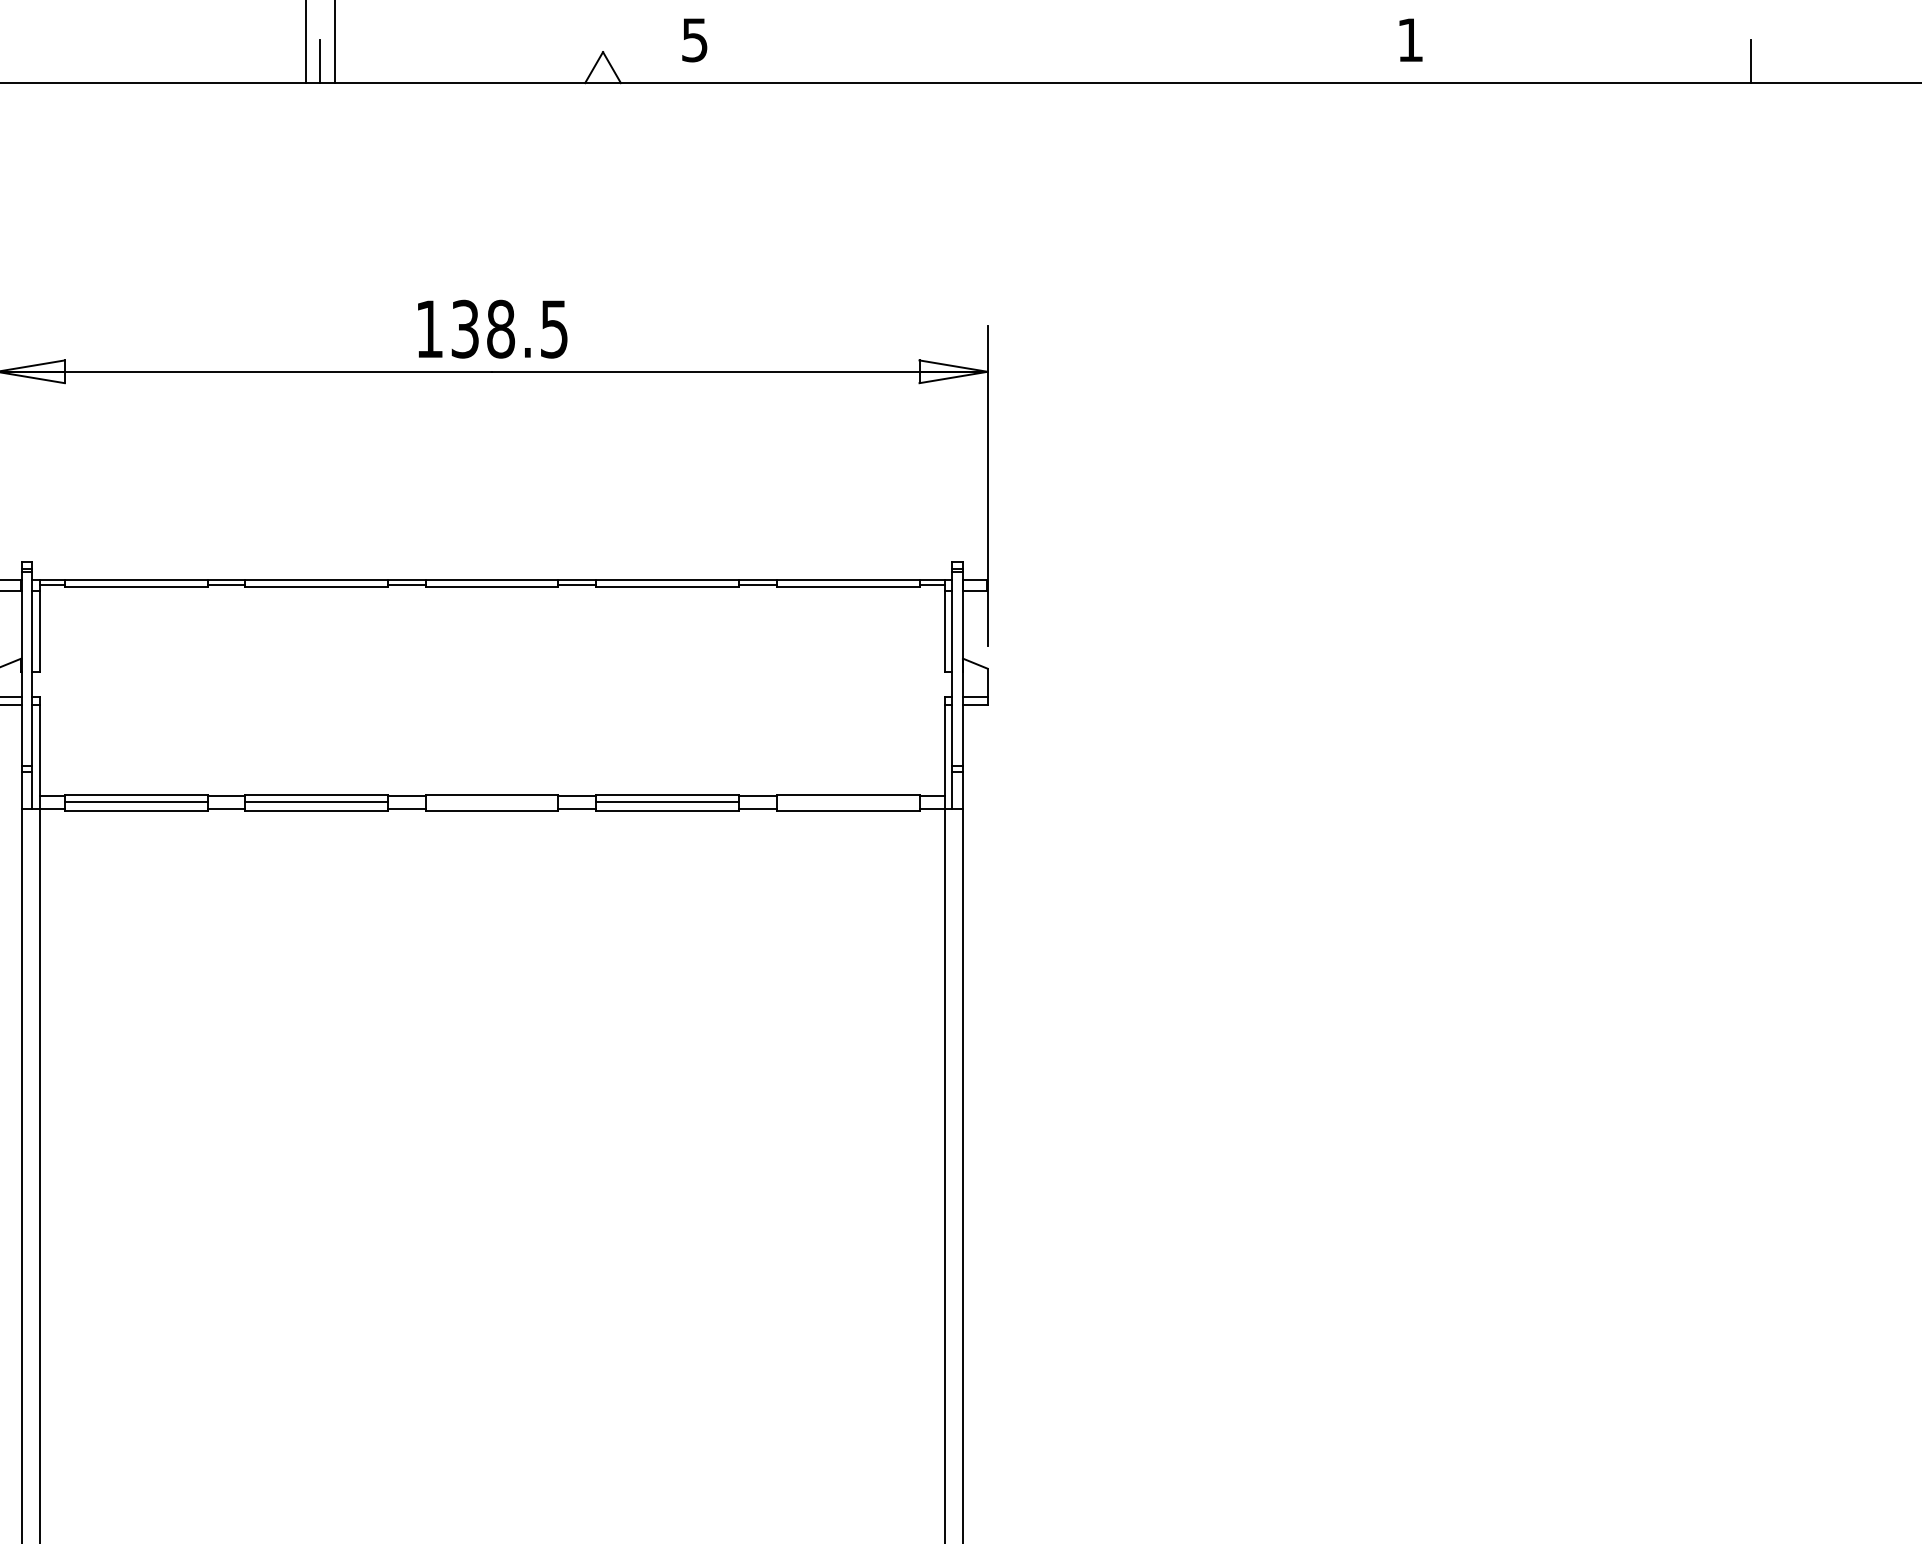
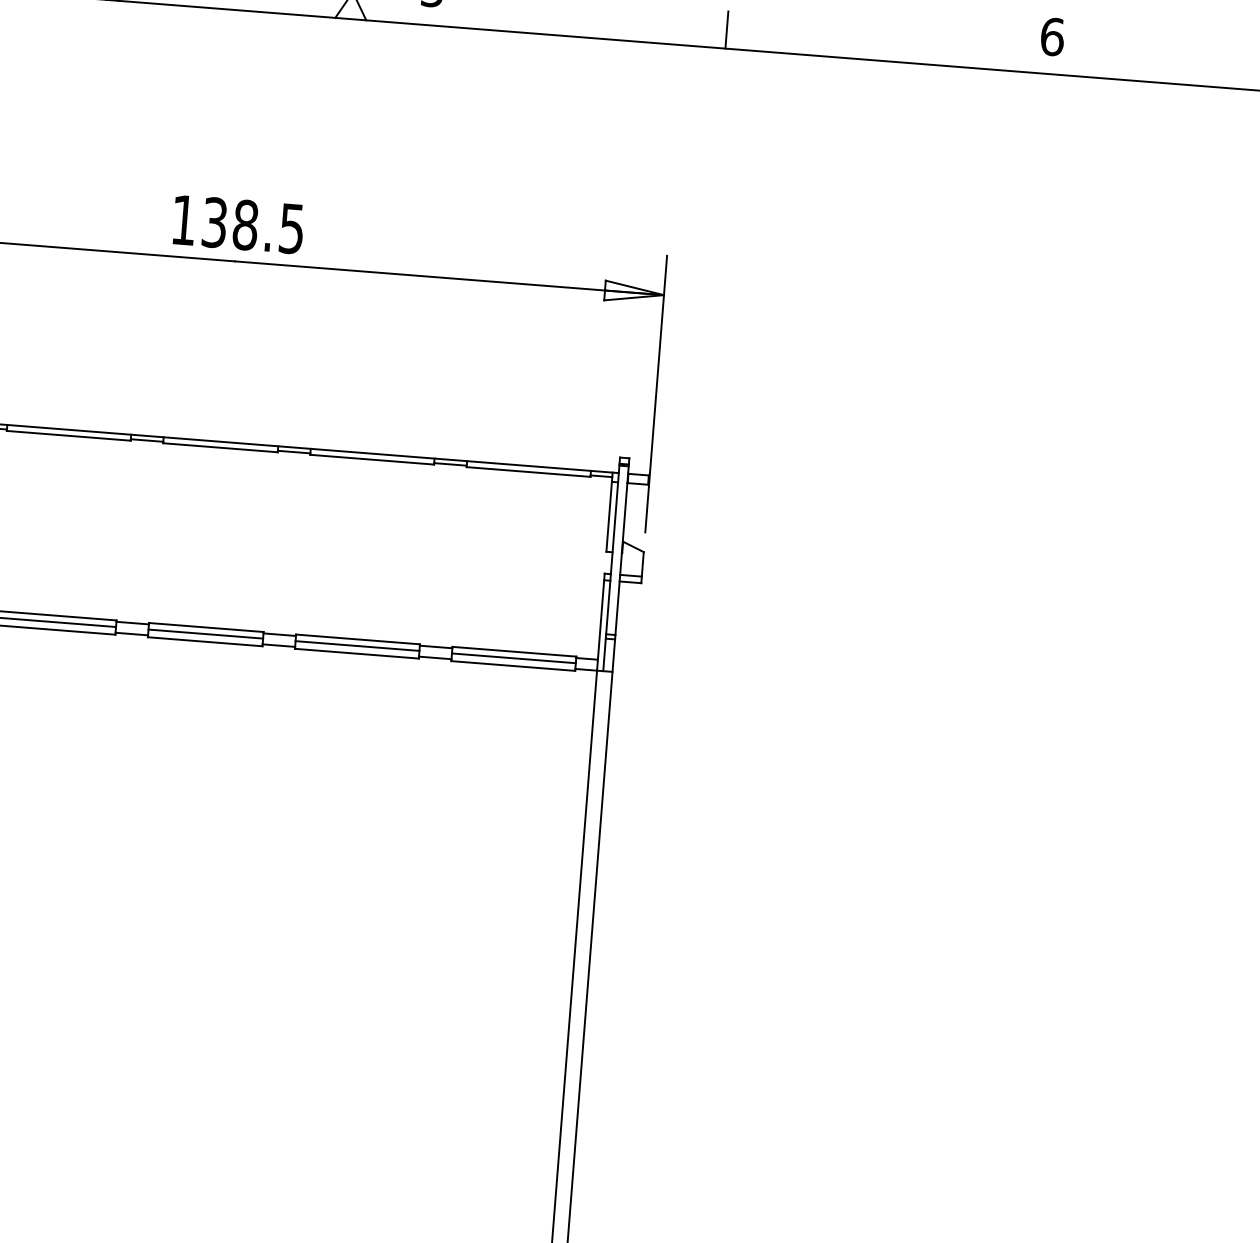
text: (1410, 40) -> (1052, 37), 1 -> 6
line: (1035, 61) -> (726, 29), added
line: (491, 802) -> (205, 634), added
line: (847, 802) -> (513, 658), added

